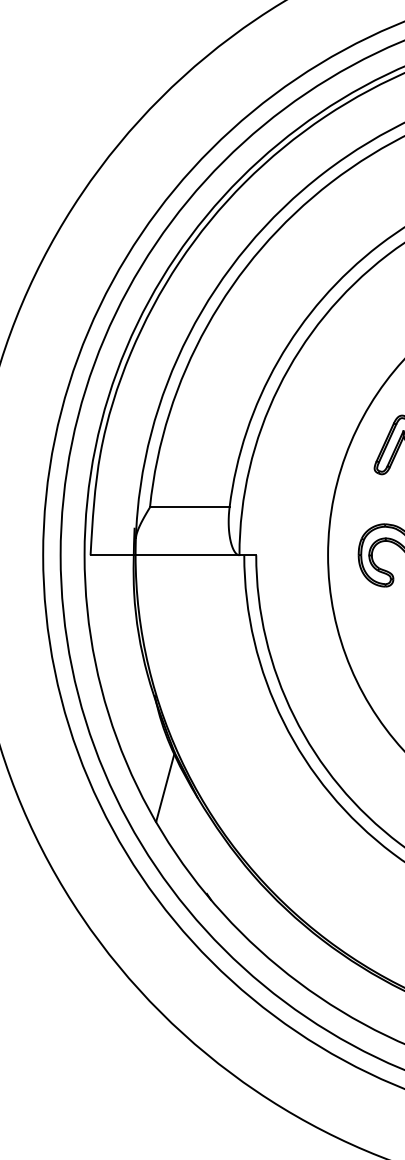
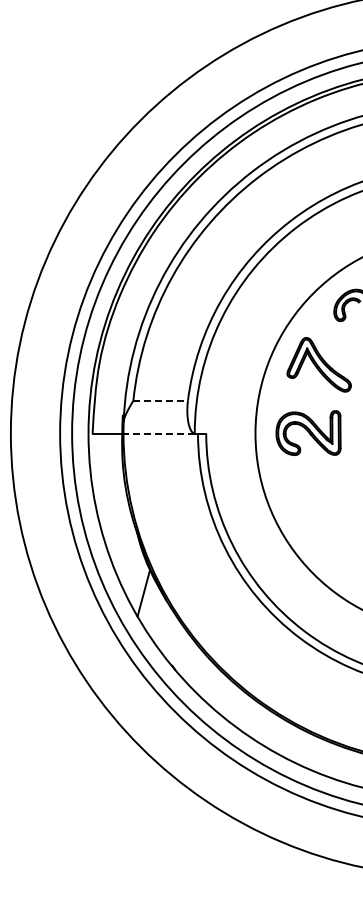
line: (191, 506) -> (161, 400), solid -> dashed
line: (188, 555) -> (159, 433), solid -> dashed

